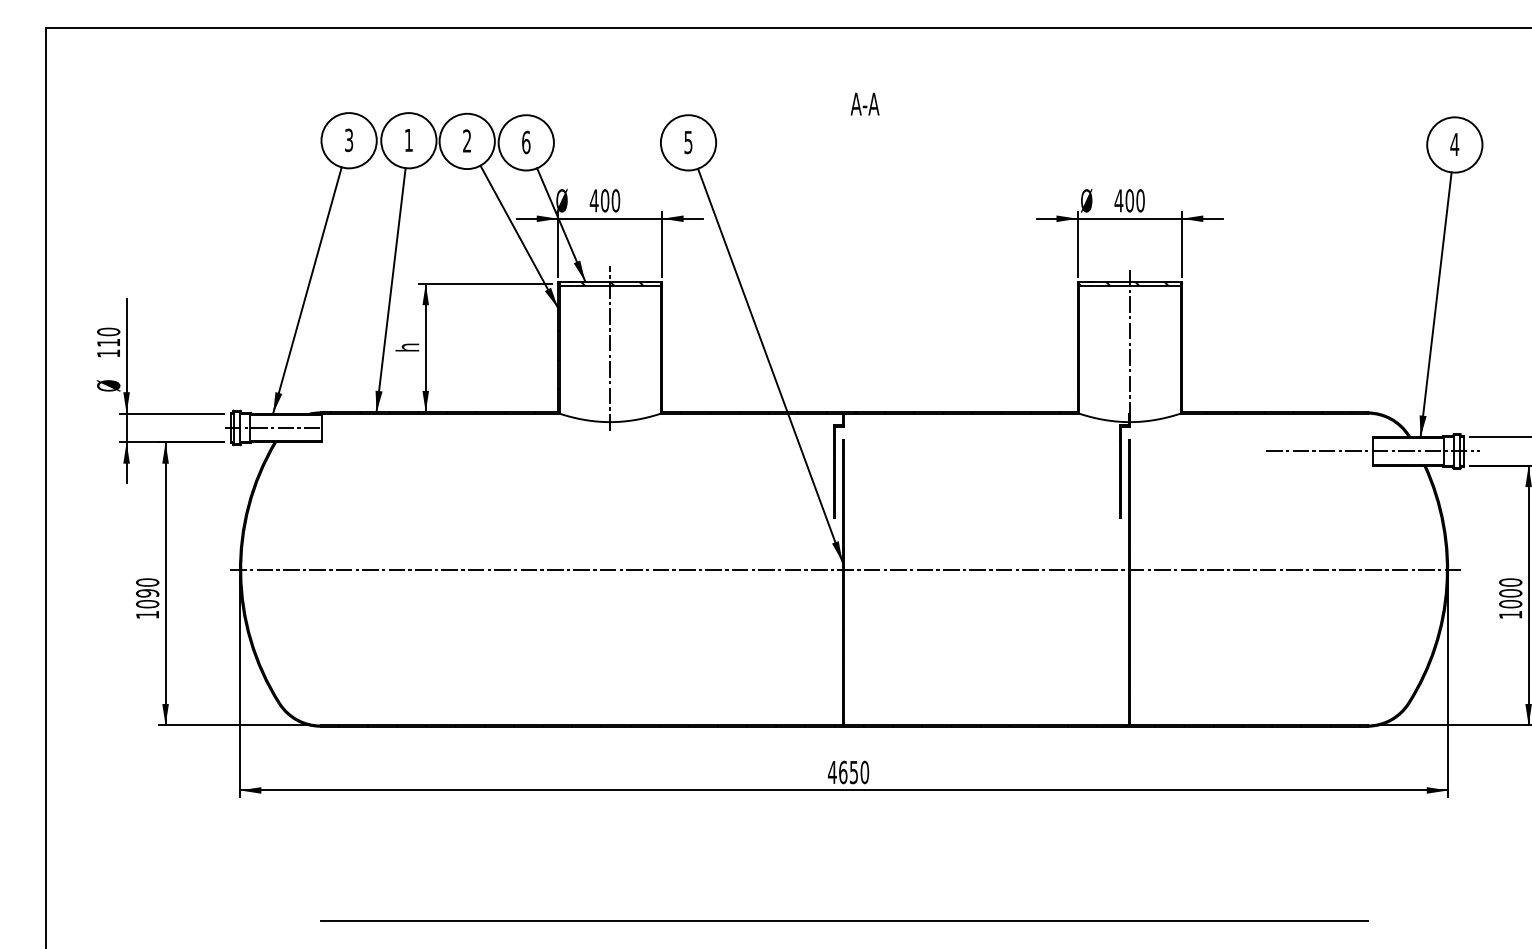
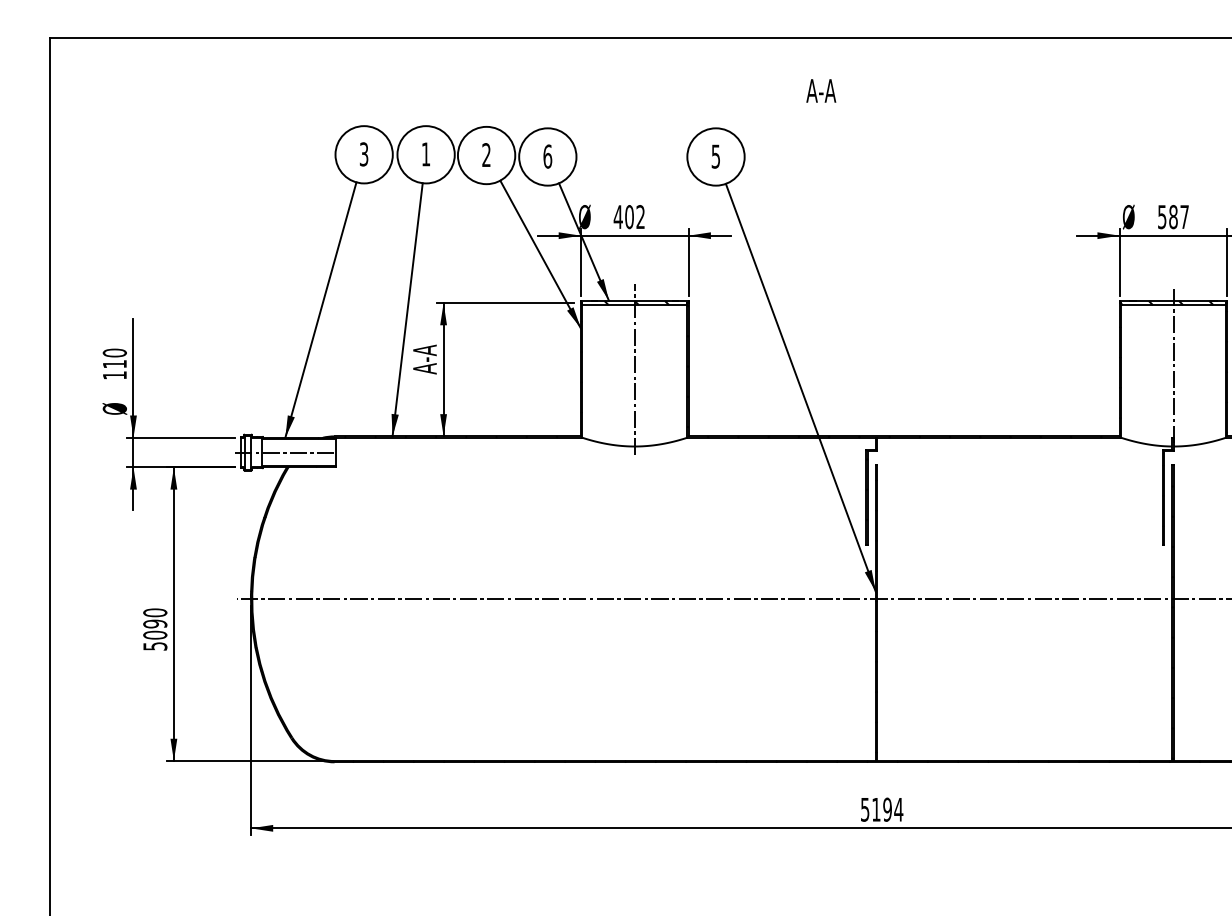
text: (864, 103) -> (820, 90), moved
text: (615, 200) -> (640, 216), 400 -> 402
text: (1129, 200) -> (1173, 216), 400 -> 587
text: (407, 338) -> (424, 359), h -> A-A
text: (147, 614) -> (155, 645), 1090 -> 5090
text: (848, 772) -> (881, 809), 4650 -> 5194

